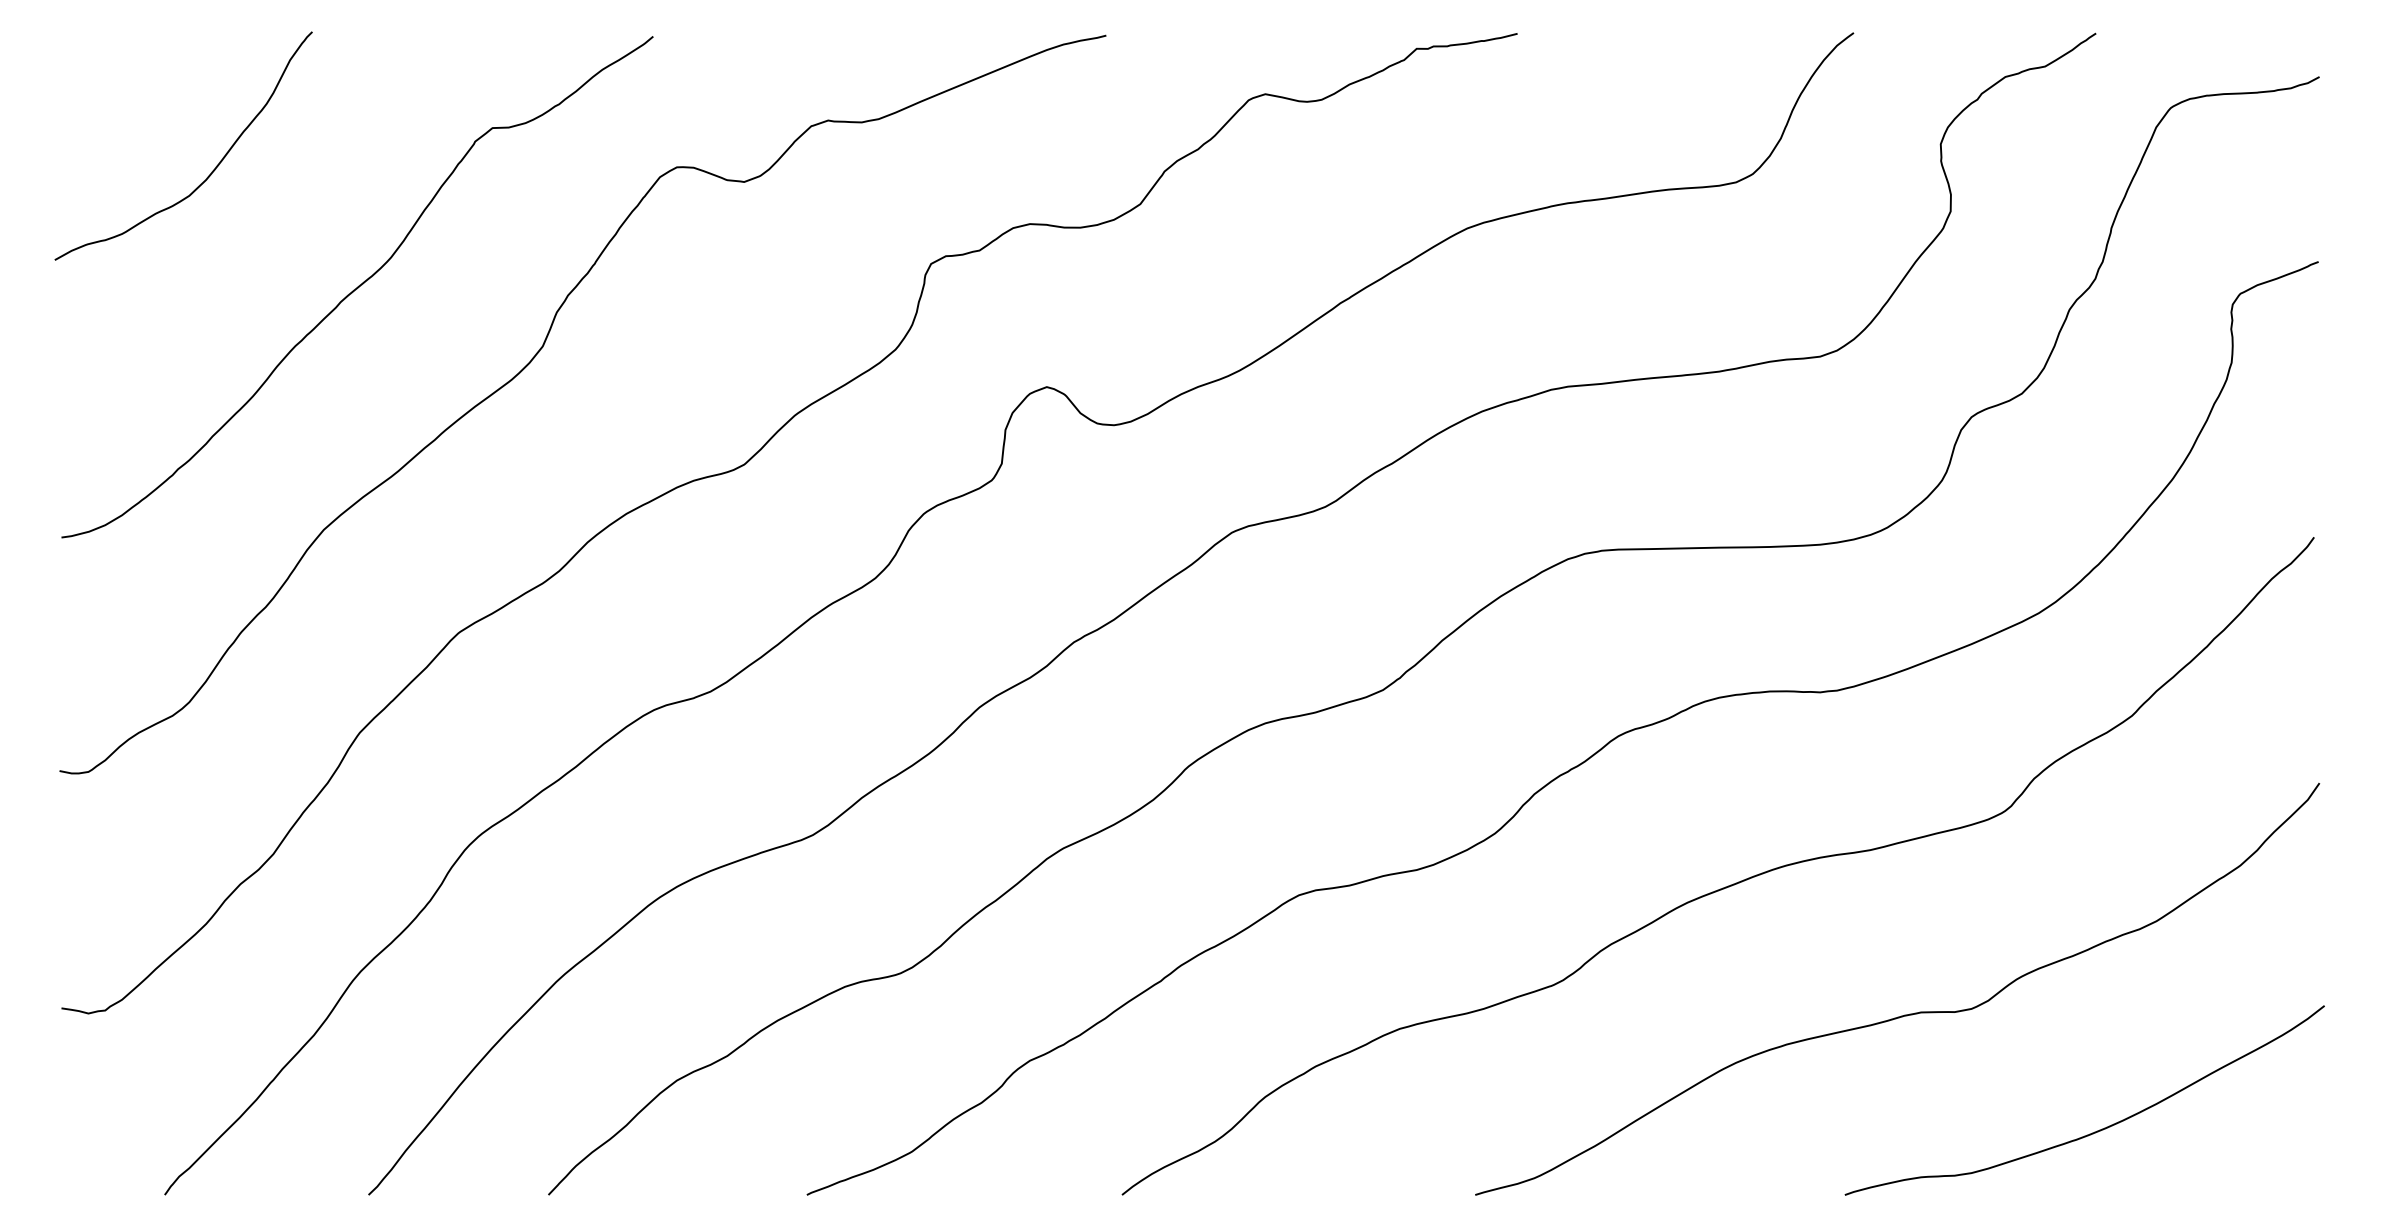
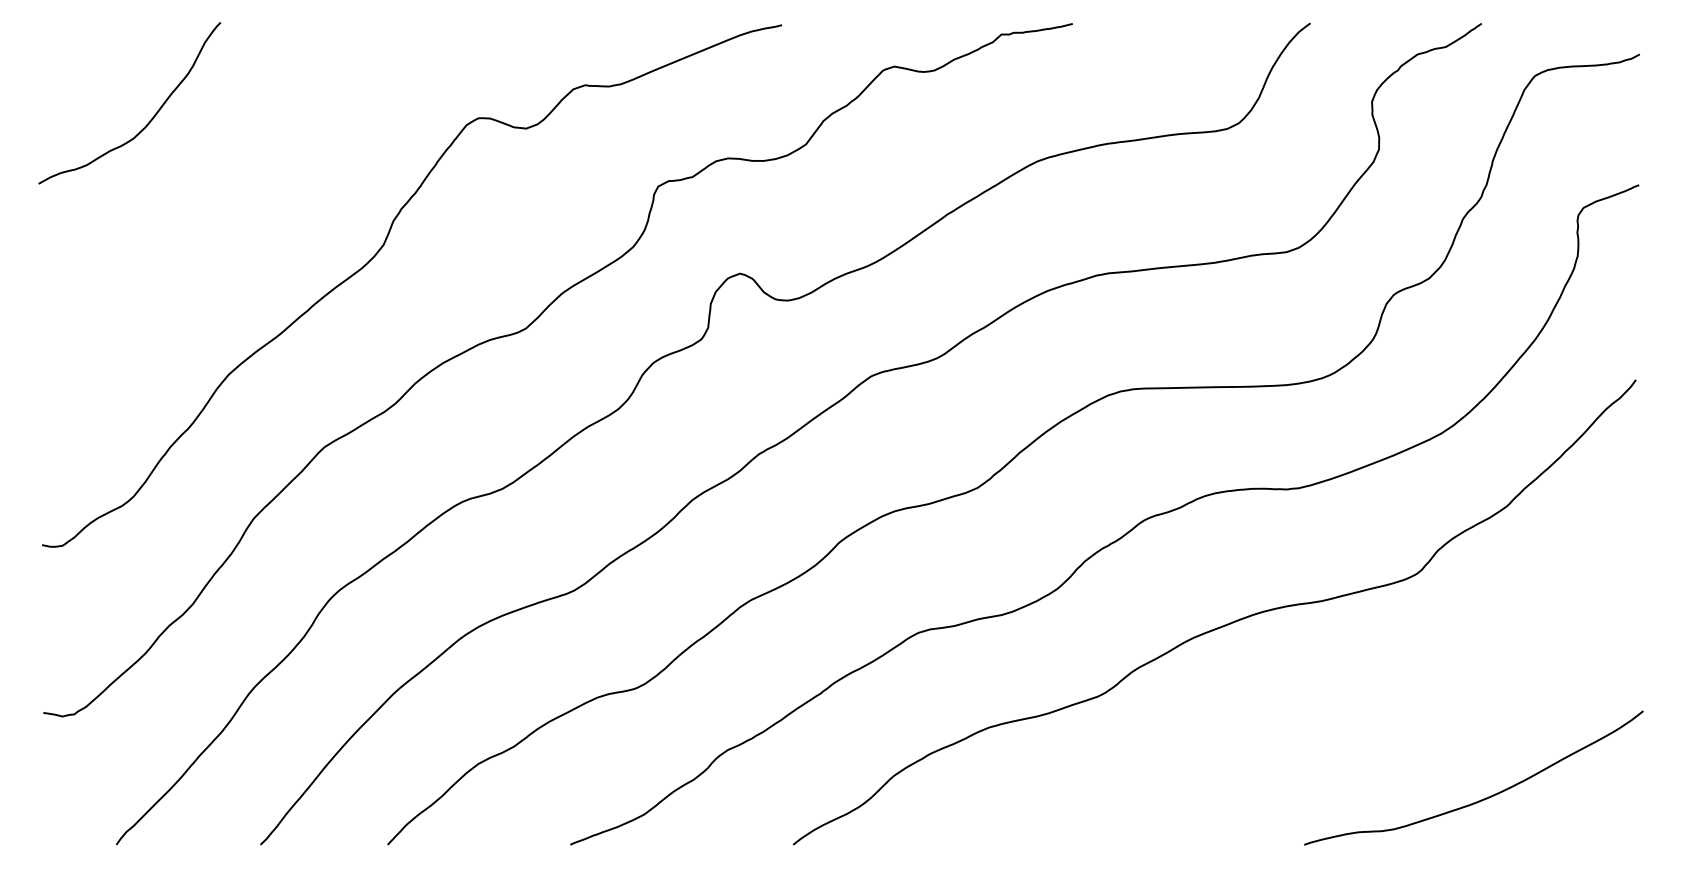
curve: (357, 287) -> (252, 203), removed
curve: (1904, 1014) -> (1346, 717), removed

